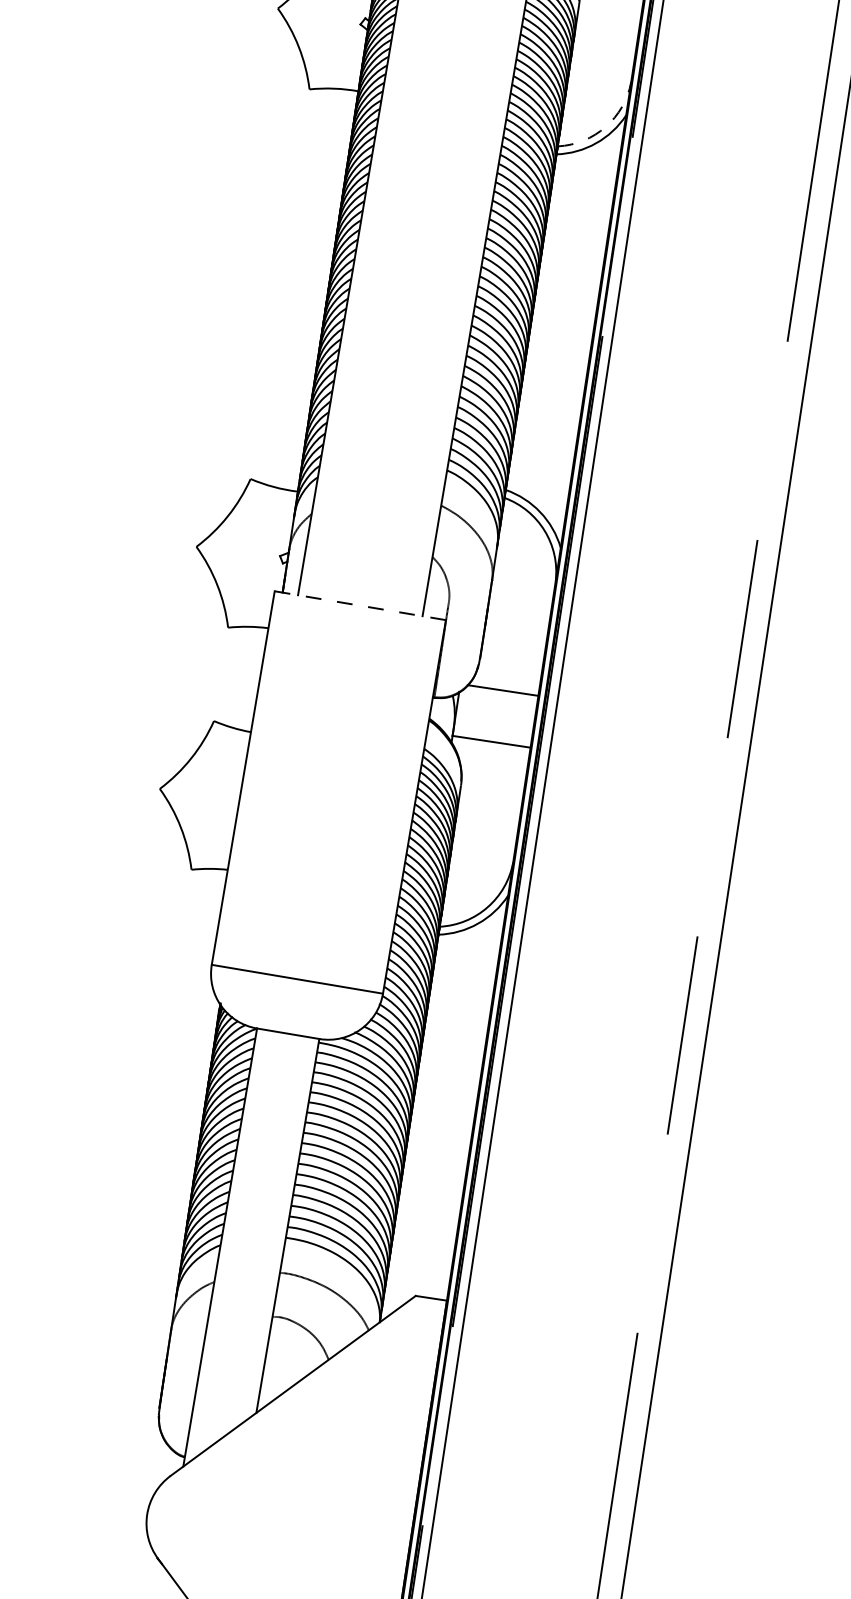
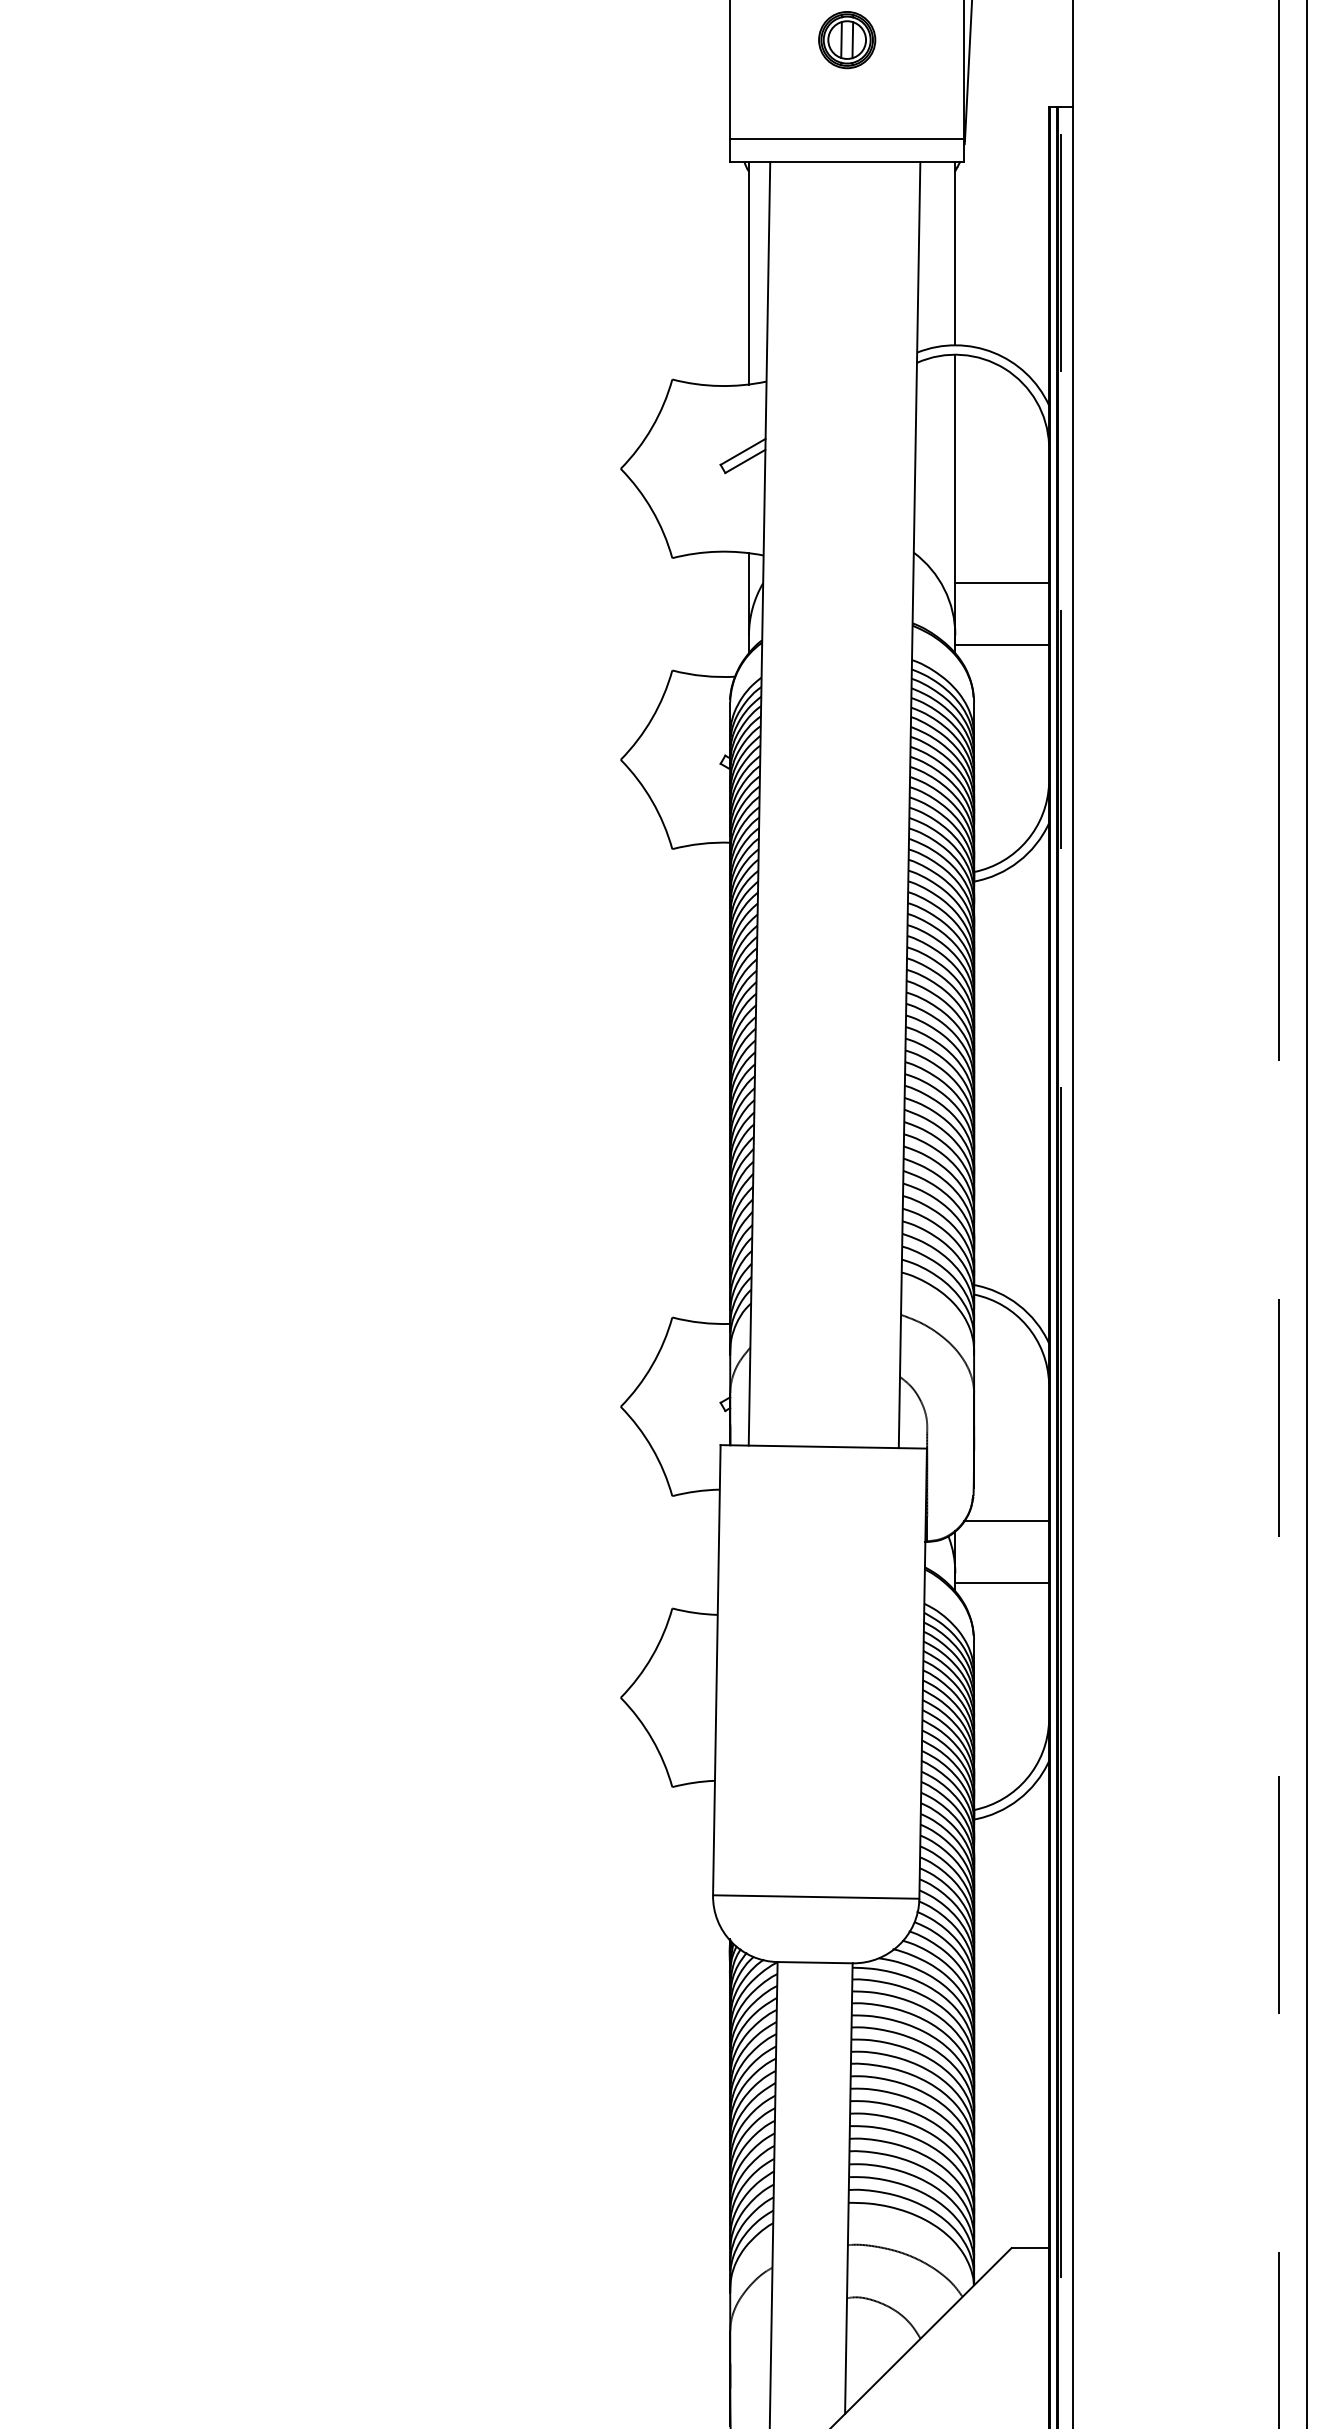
arc: (605, 126) -> (1026, 840), dashed -> solid
line: (360, 605) -> (824, 1446), dashed -> solid

